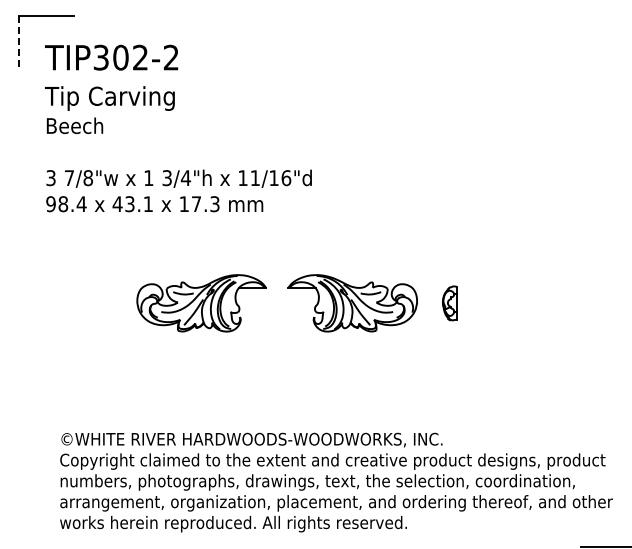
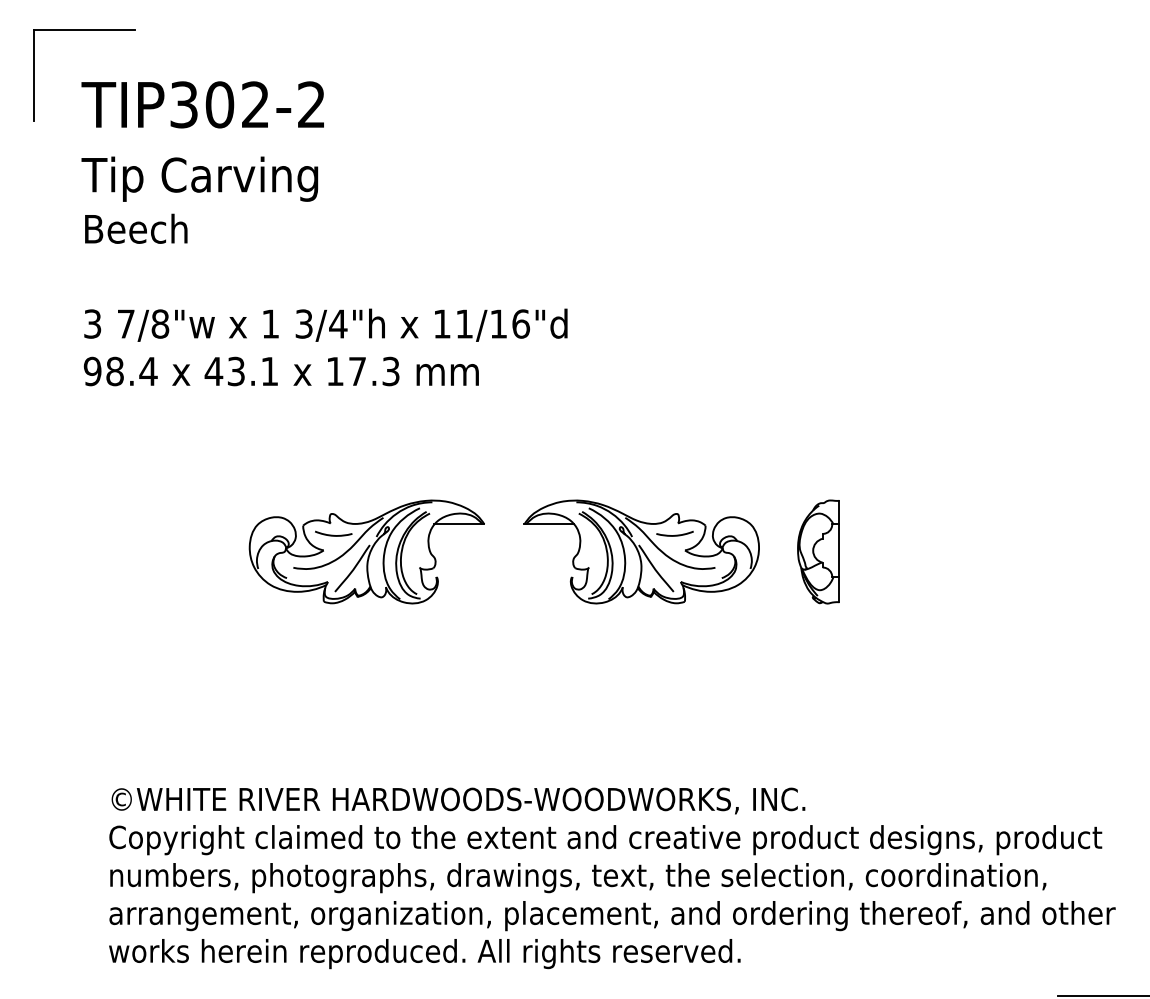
line: (18, 41) -> (33, 75), dashed -> solid
part: (449, 303) -> (818, 552), size x1.67

